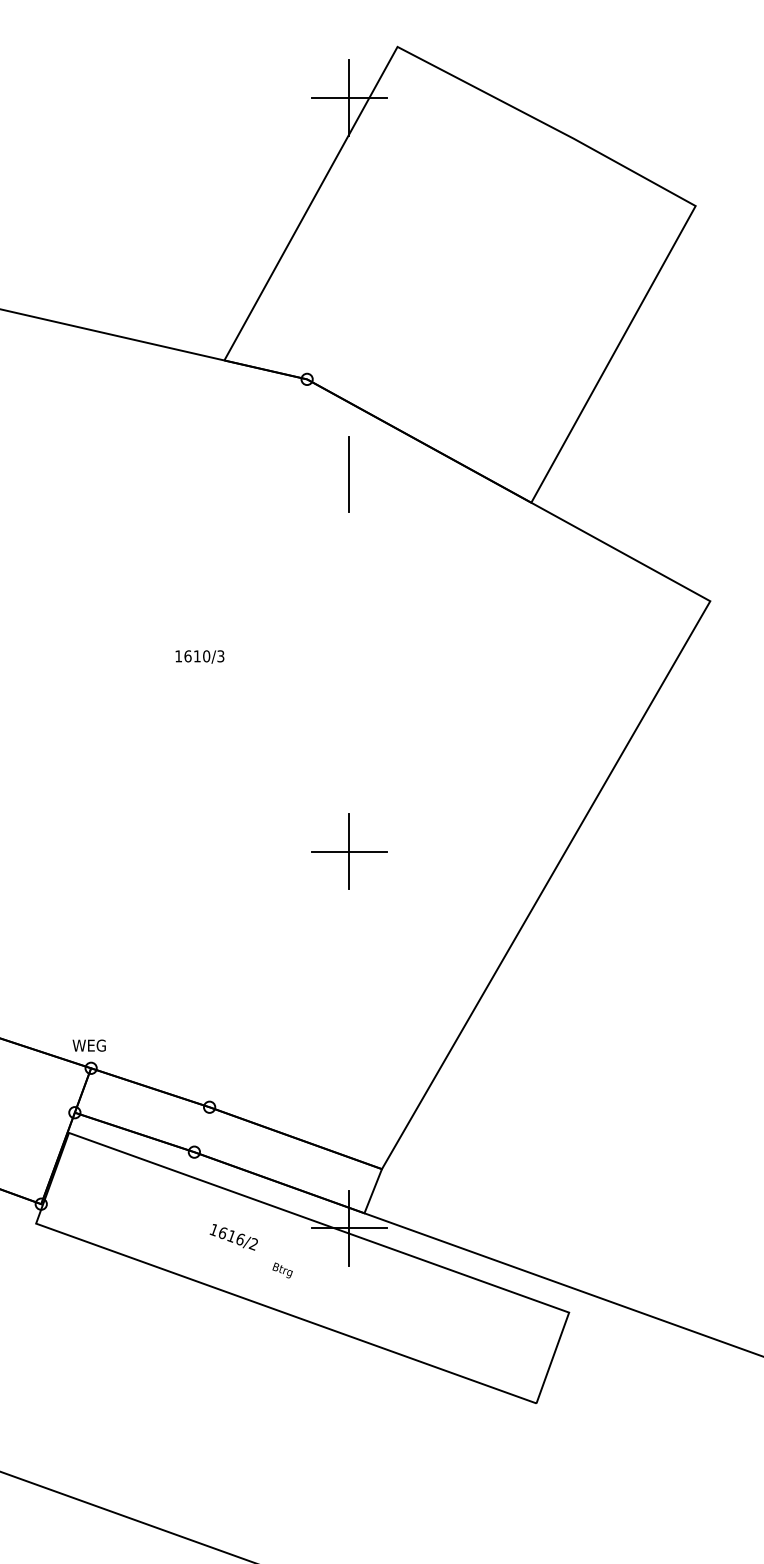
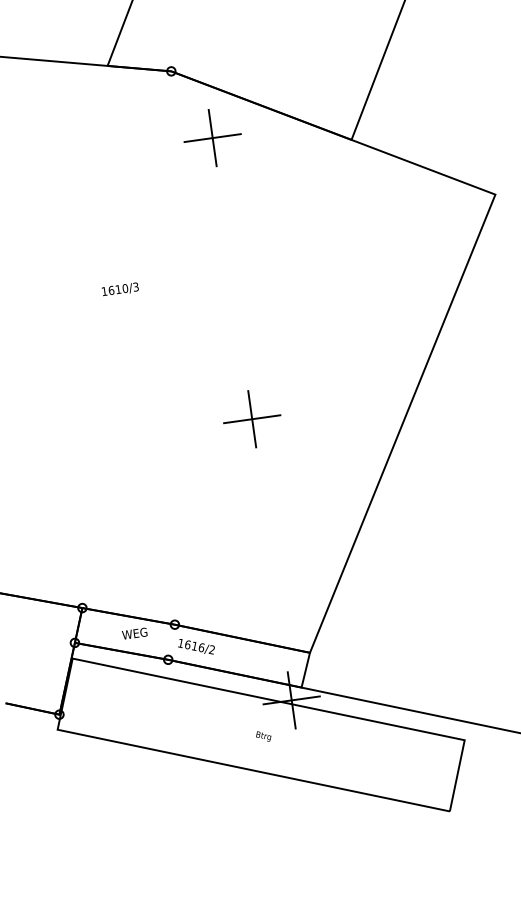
line: (348, 474) -> (212, 138), added
text: (88, 1045) -> (134, 633), moved
text: (233, 1237) -> (196, 647), moved
text: (282, 1270) -> (263, 736), moved

